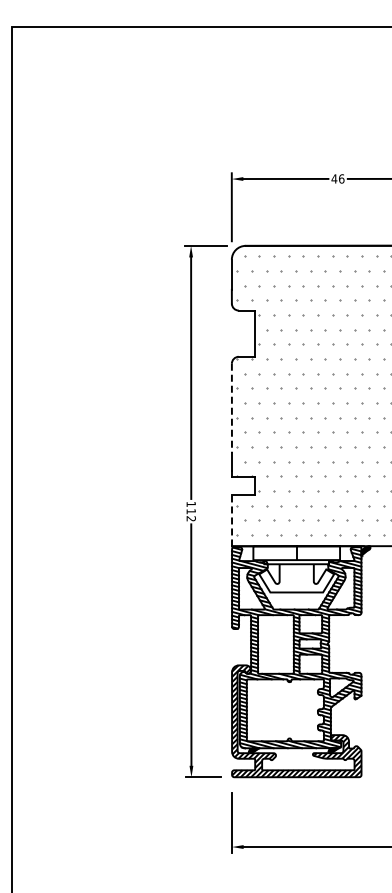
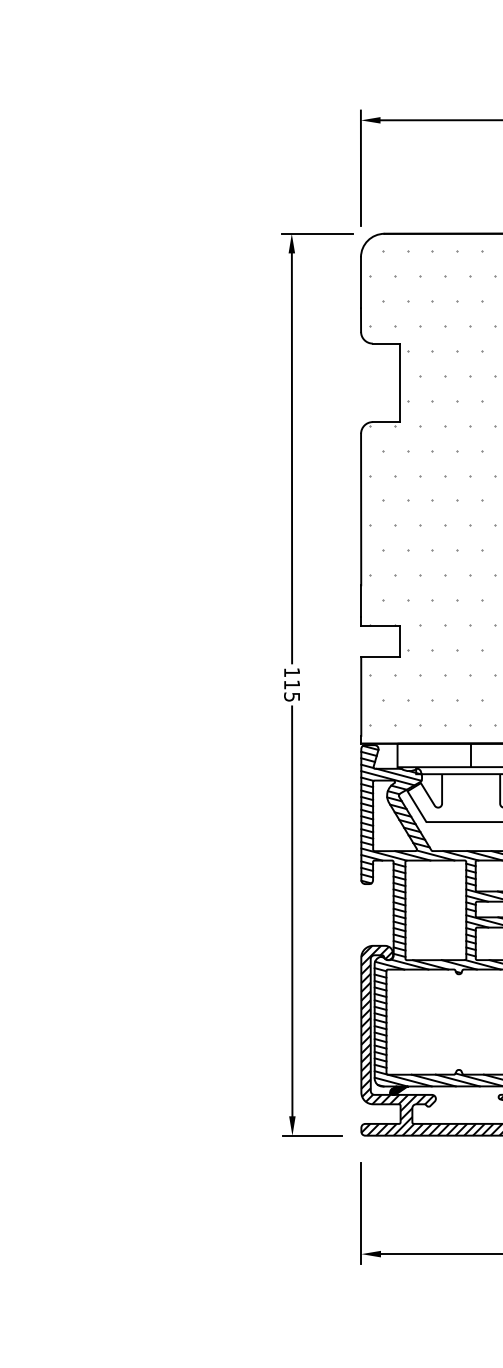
line: (231, 408) -> (360, 509), dashed -> solid
text: (190, 518) -> (290, 696), 112 -> 115
line: (232, 519) -> (362, 698), dashed -> solid

